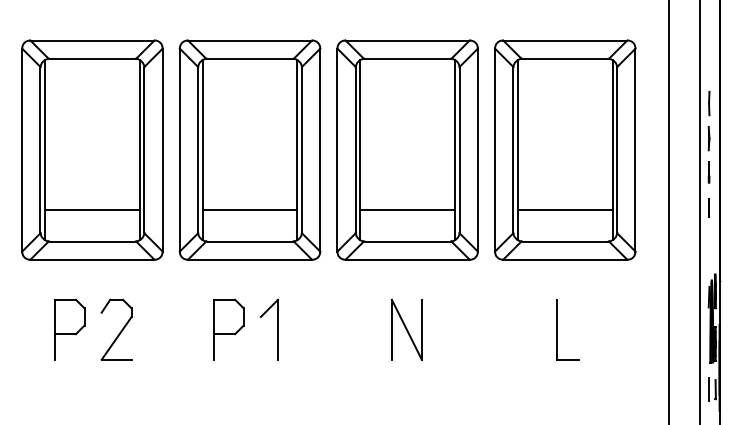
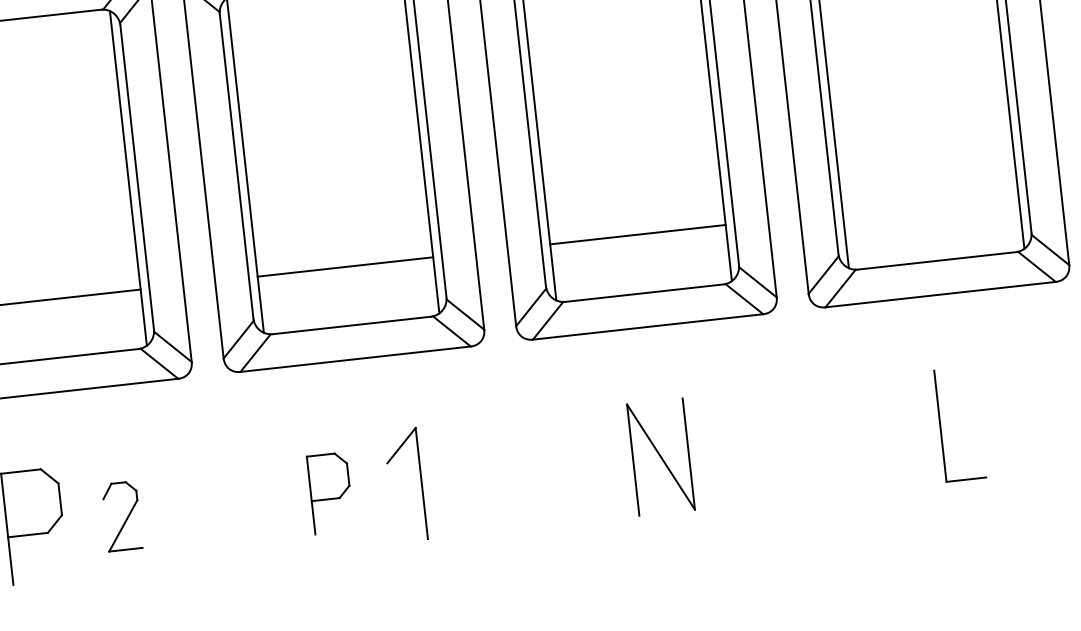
line: (565, 210) -> (930, 203), removed
part: (116, 329) -> (122, 516), size x0.6
part: (228, 329) -> (329, 493), size x0.7

